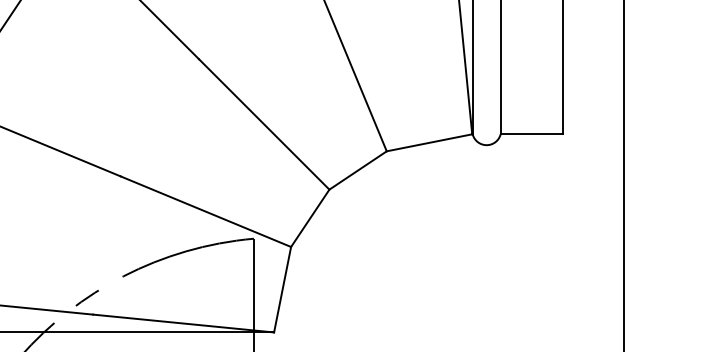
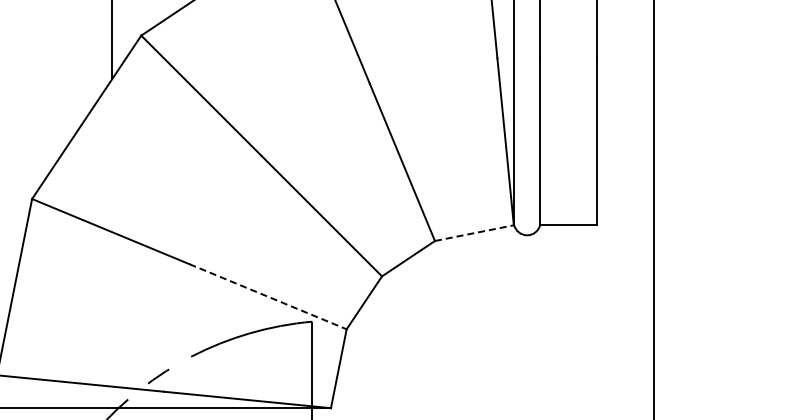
line: (429, 143) -> (474, 233), solid -> dashed
line: (206, 211) -> (268, 296), solid -> dashed

